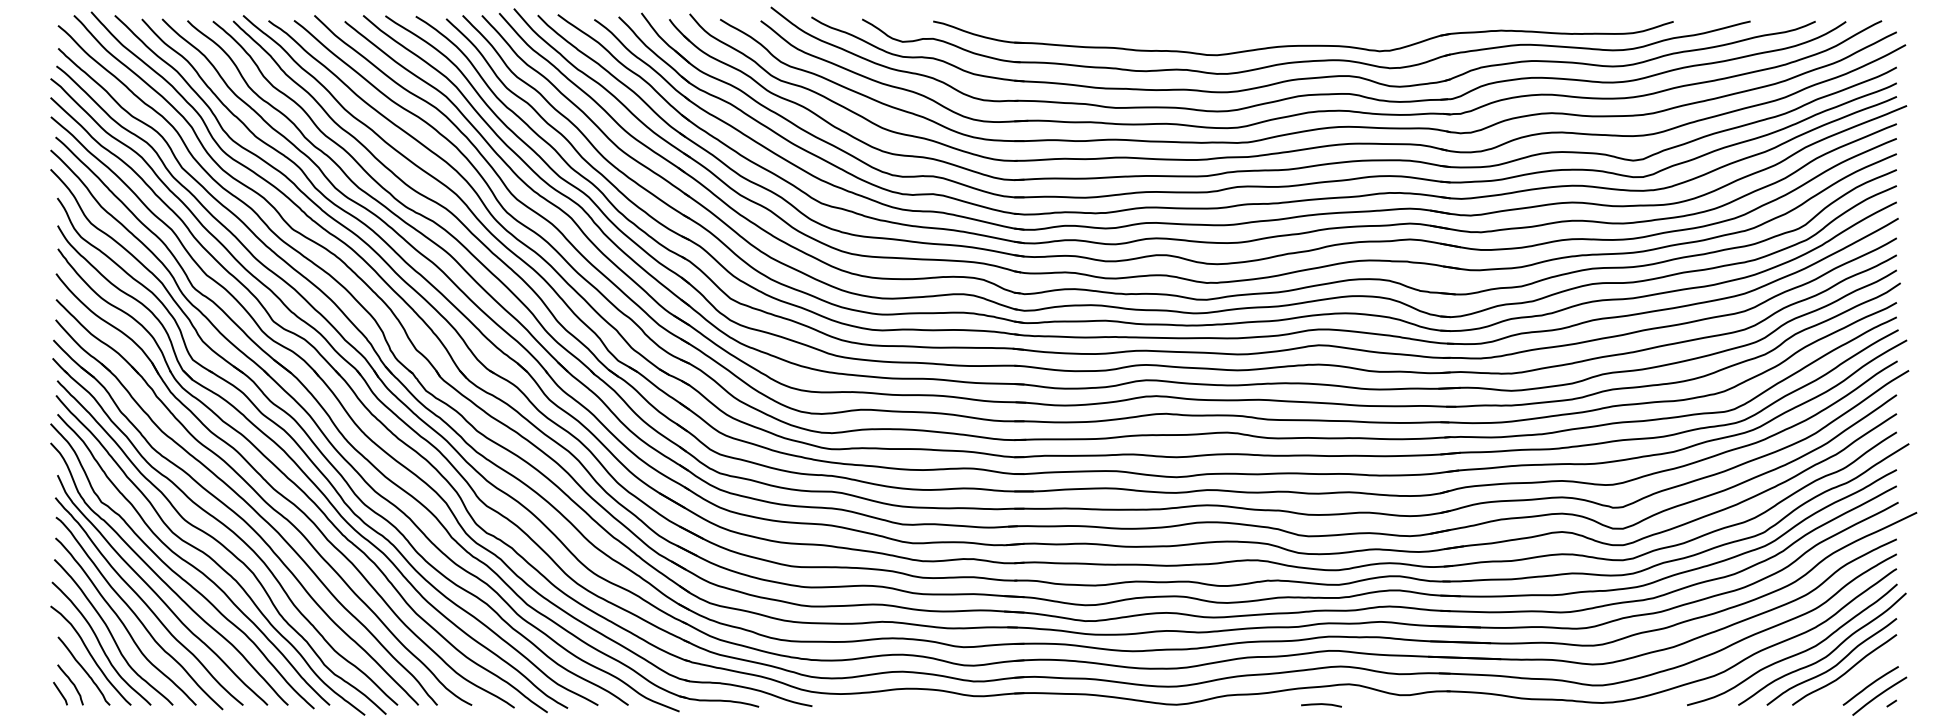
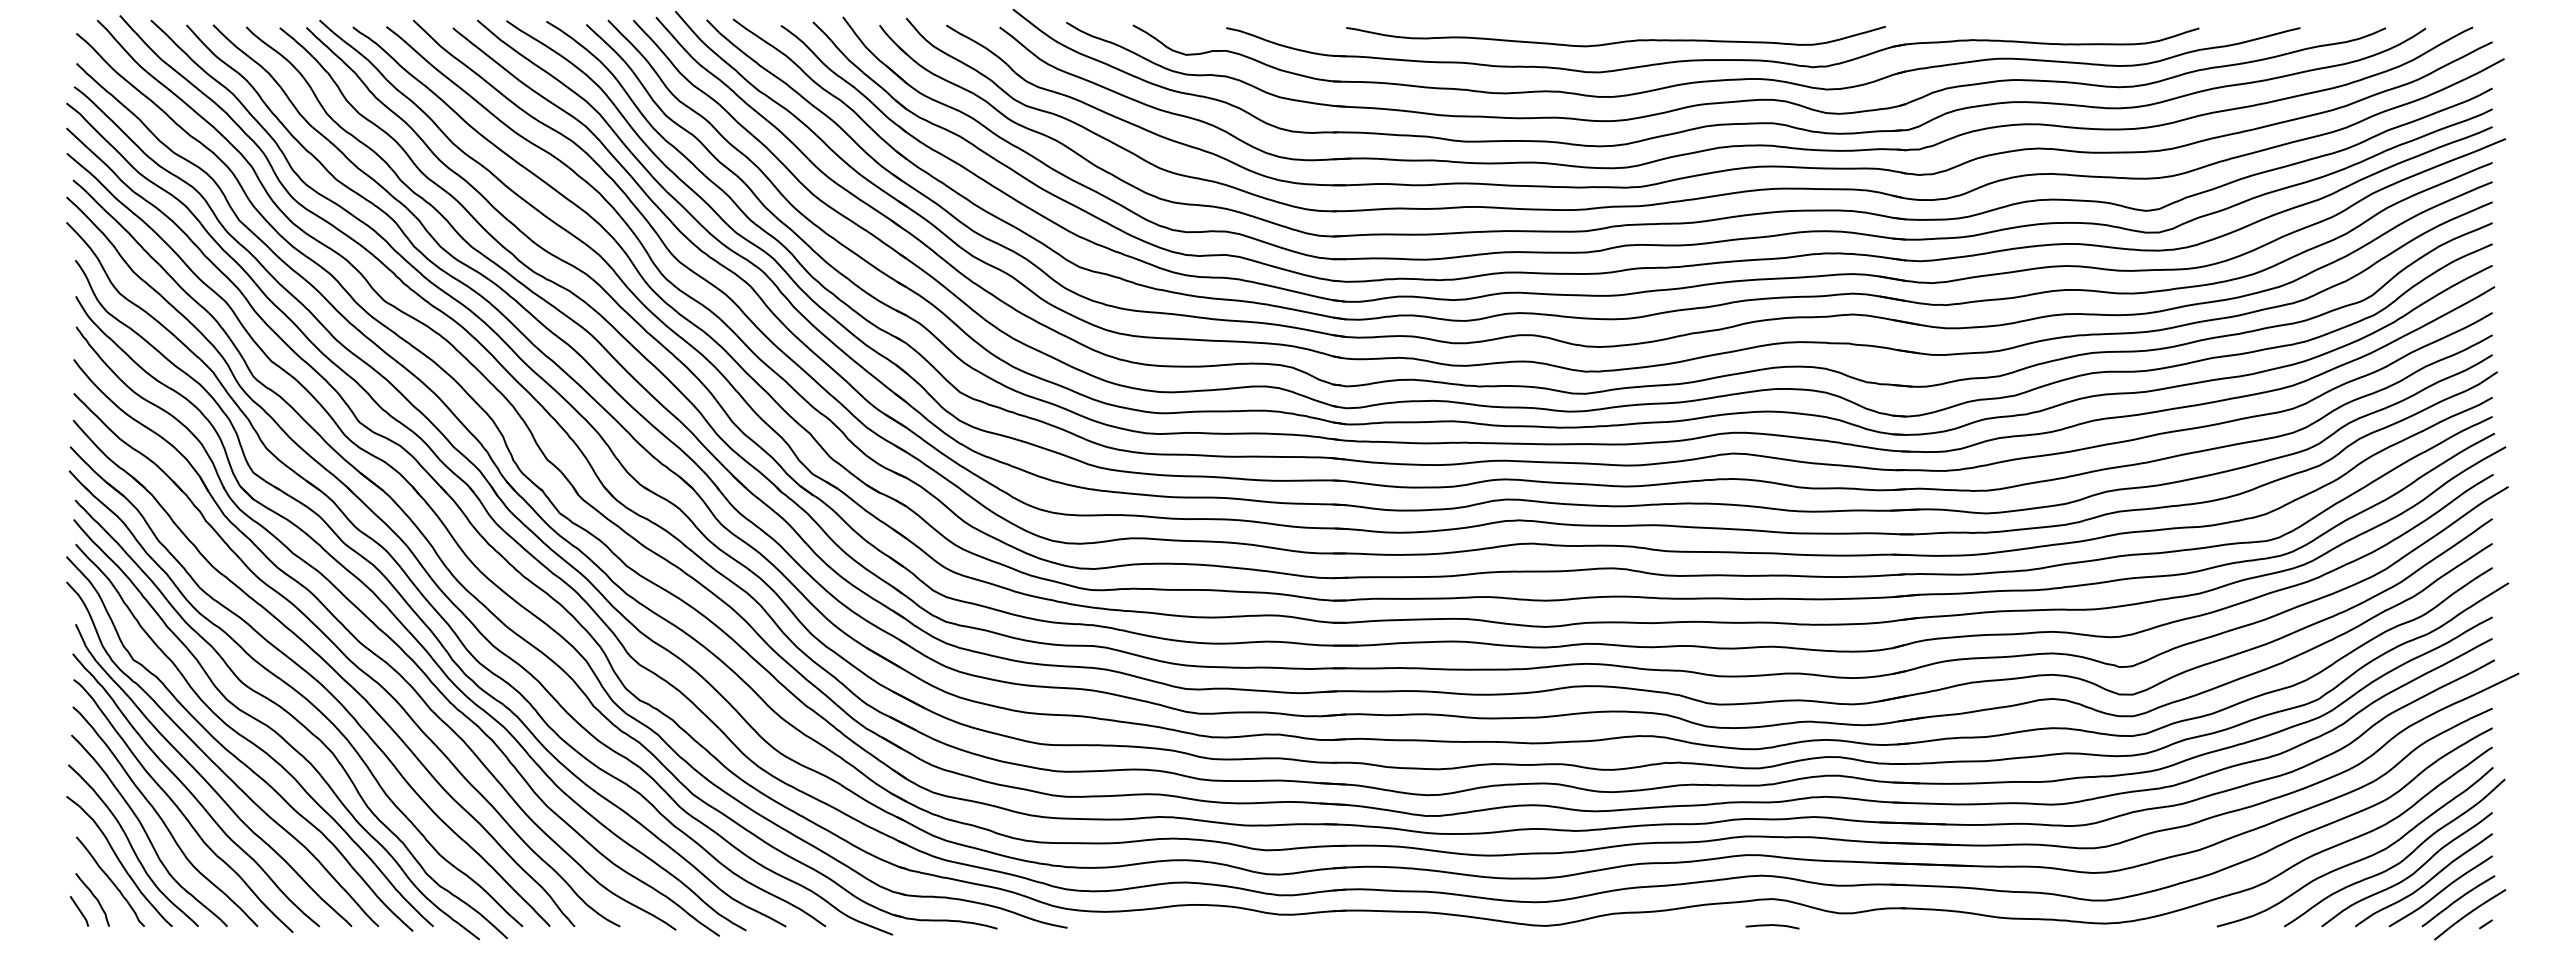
curve: (1230, 31) -> (1617, 41), added
curve: (1857, 678) -> (2440, 891), added
line: (1321, 704) -> (1772, 925), moved

